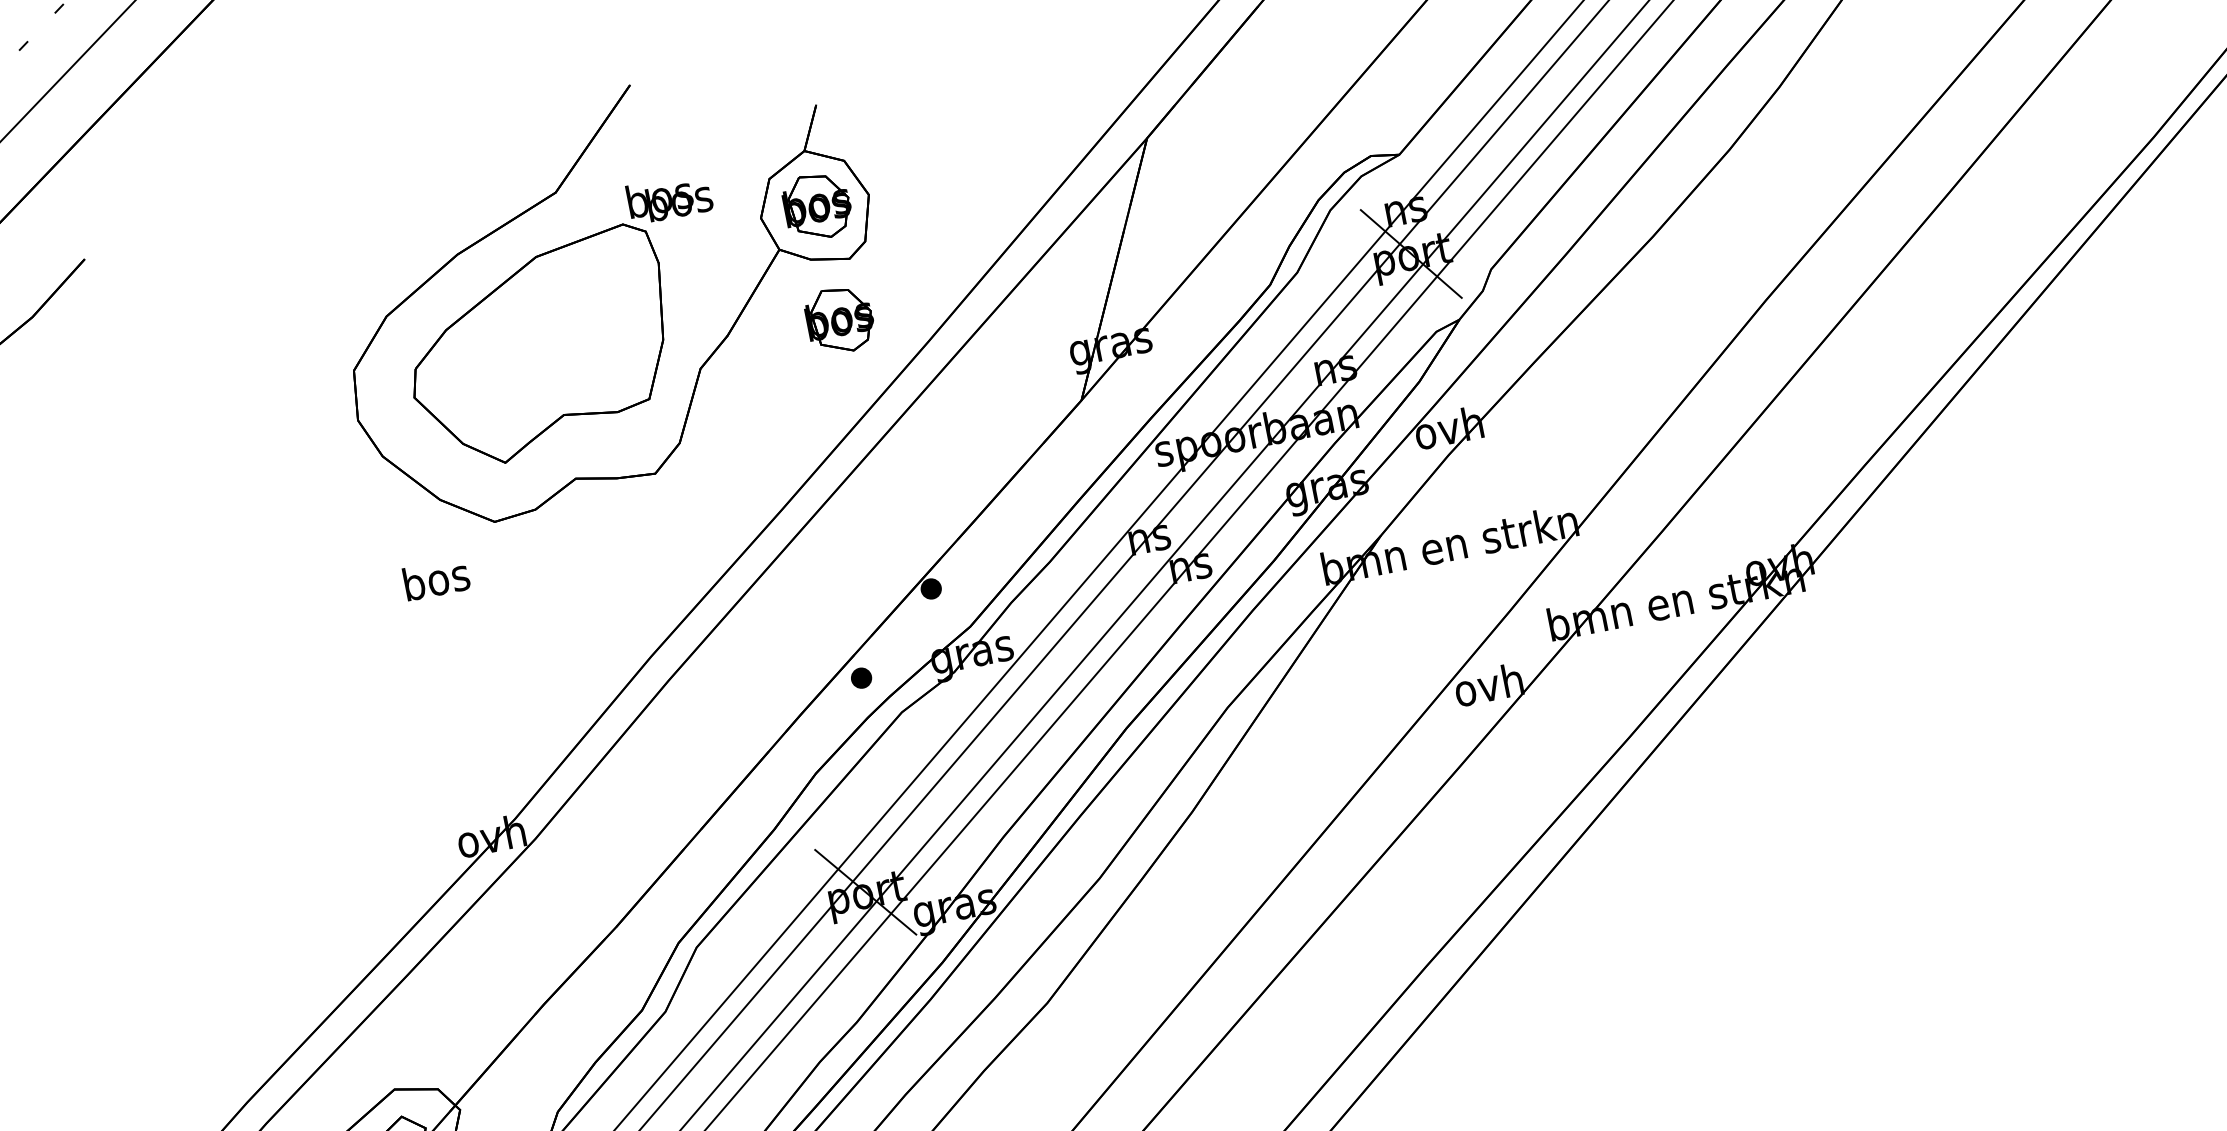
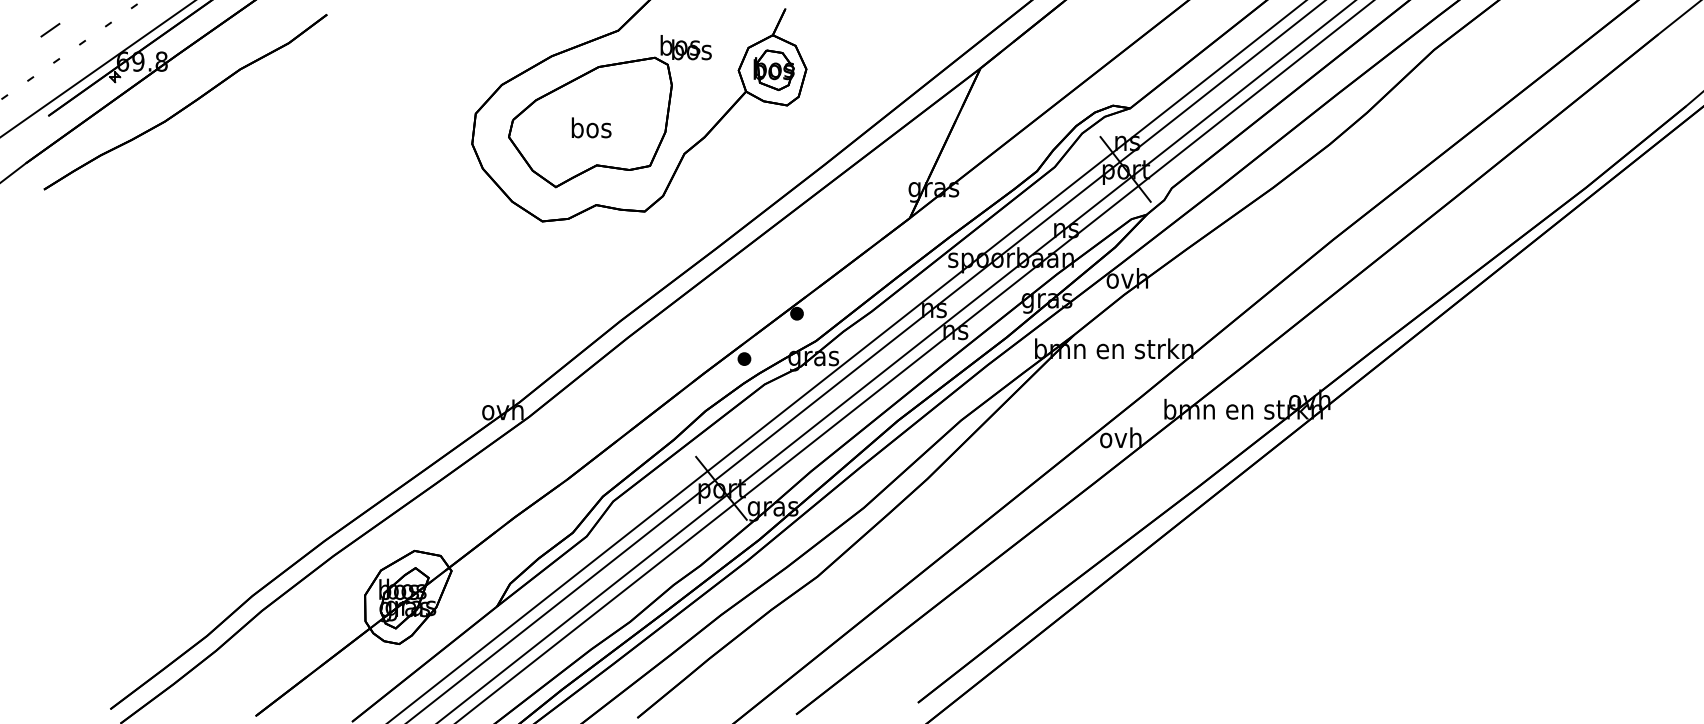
part: (838, 319) -> (773, 140), removed
text: (436, 578) -> (591, 127), moved

